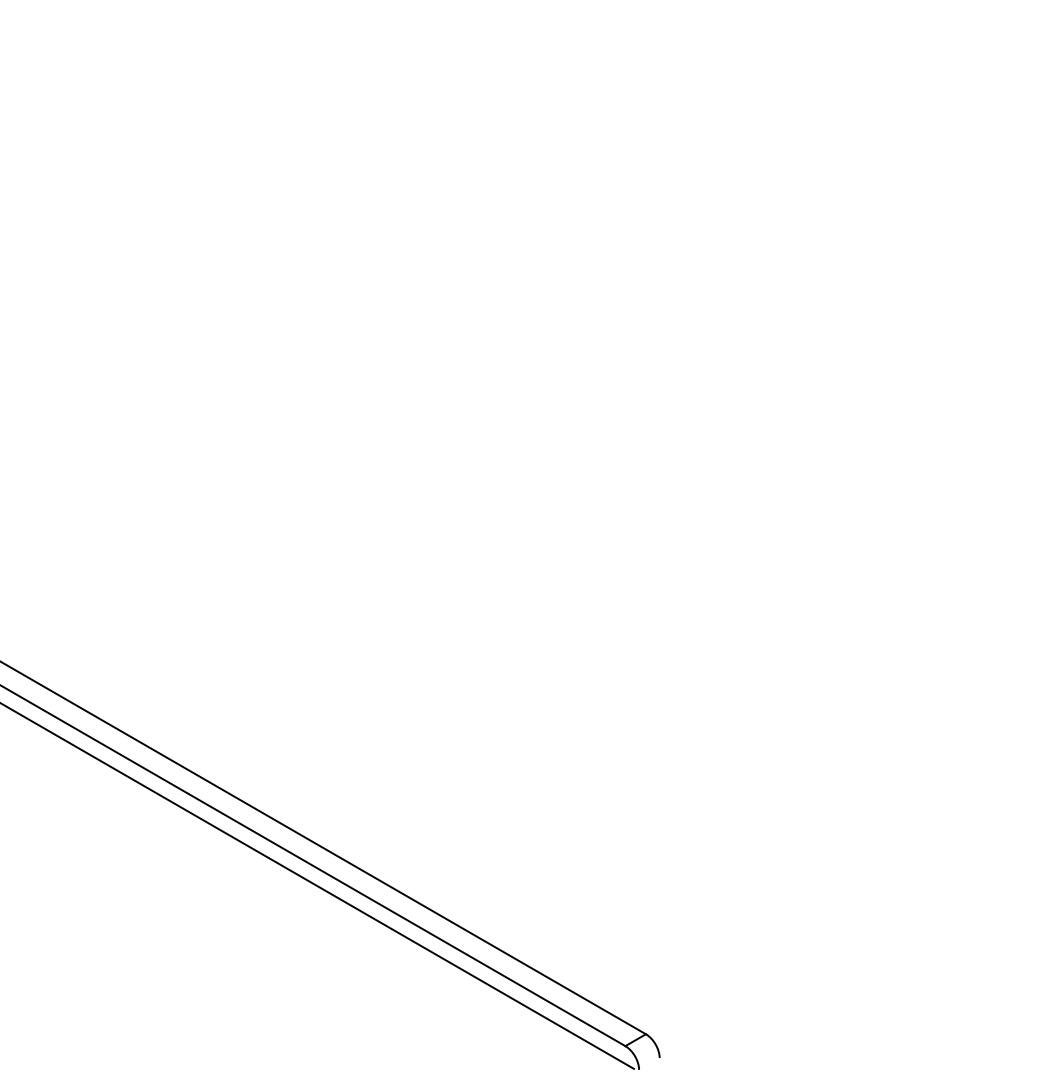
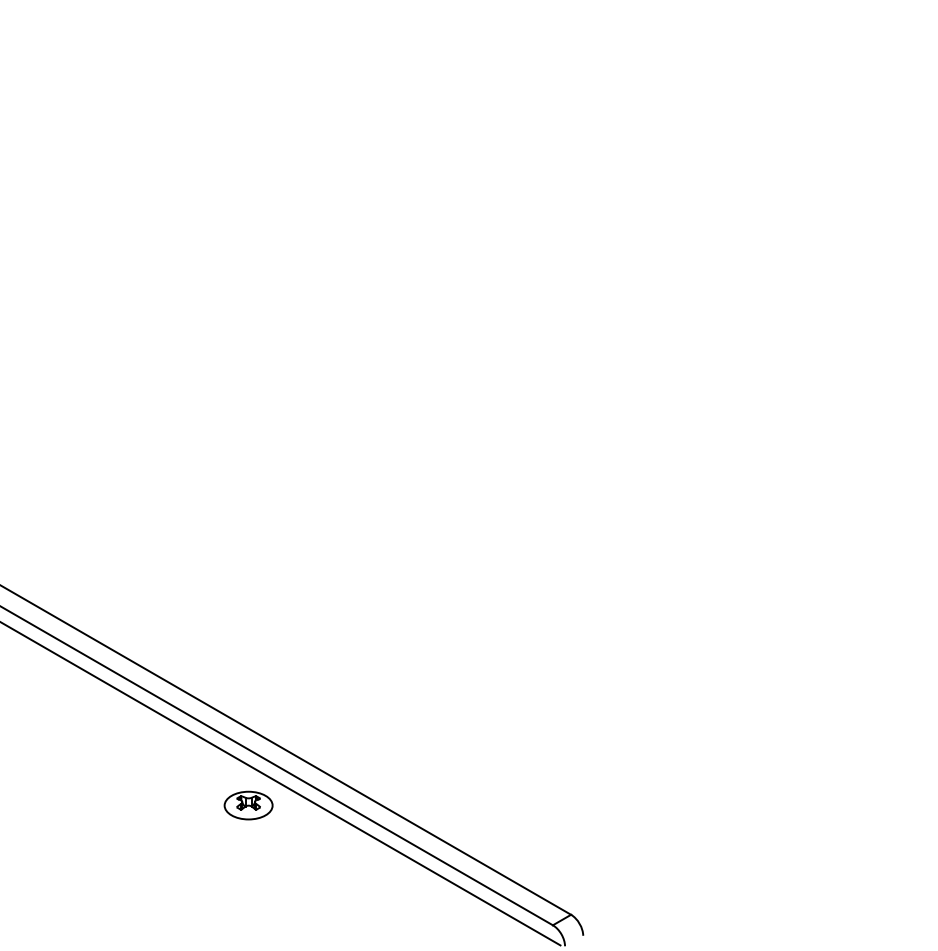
part: (281, 910) -> (248, 805), added

